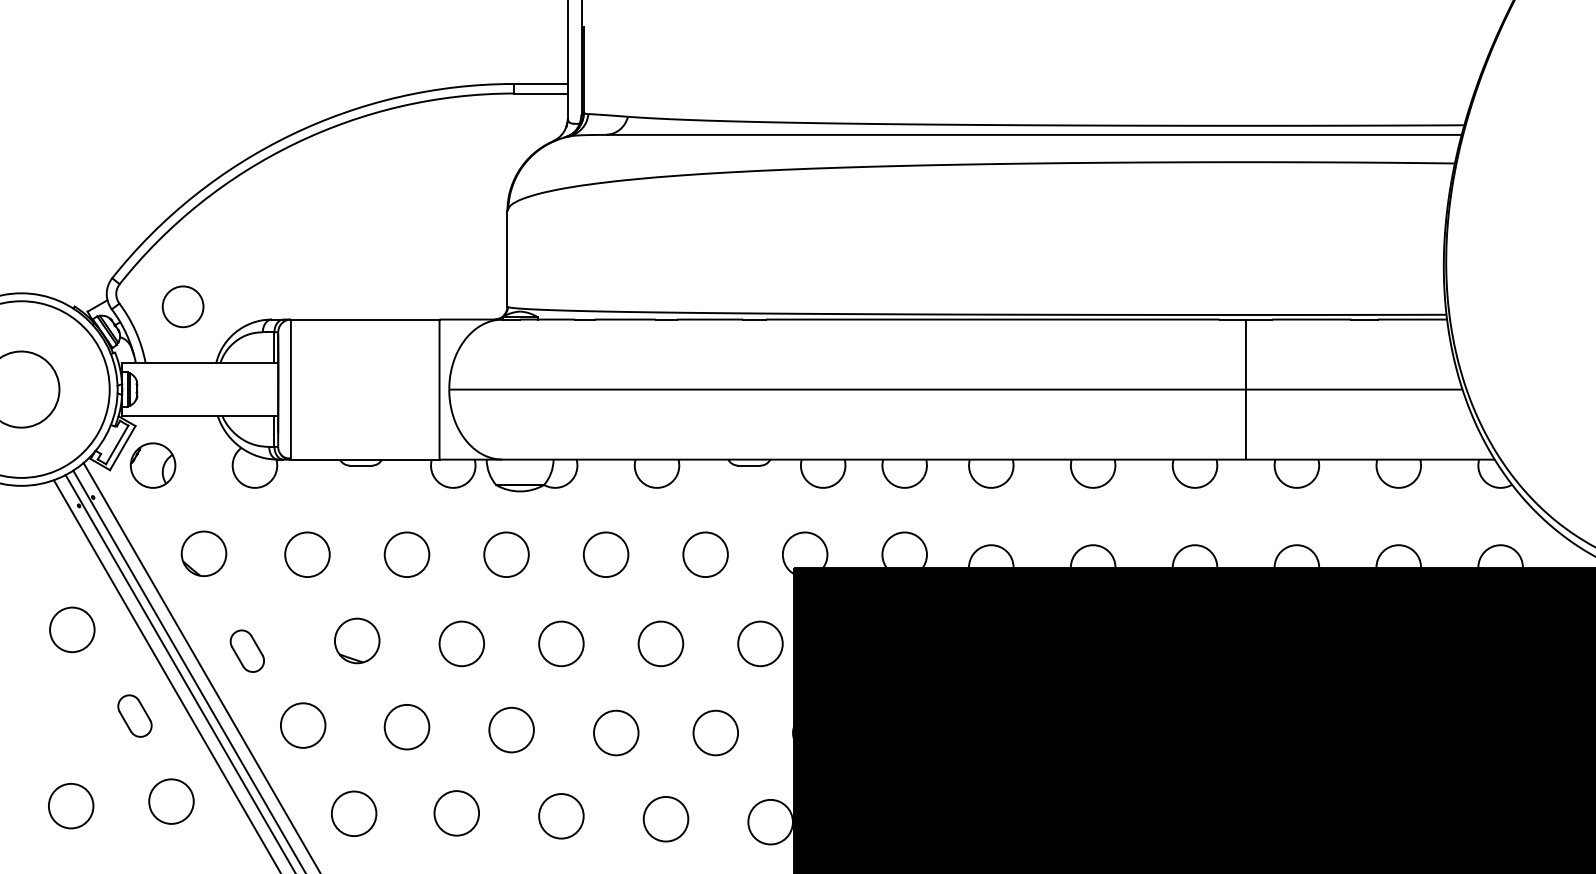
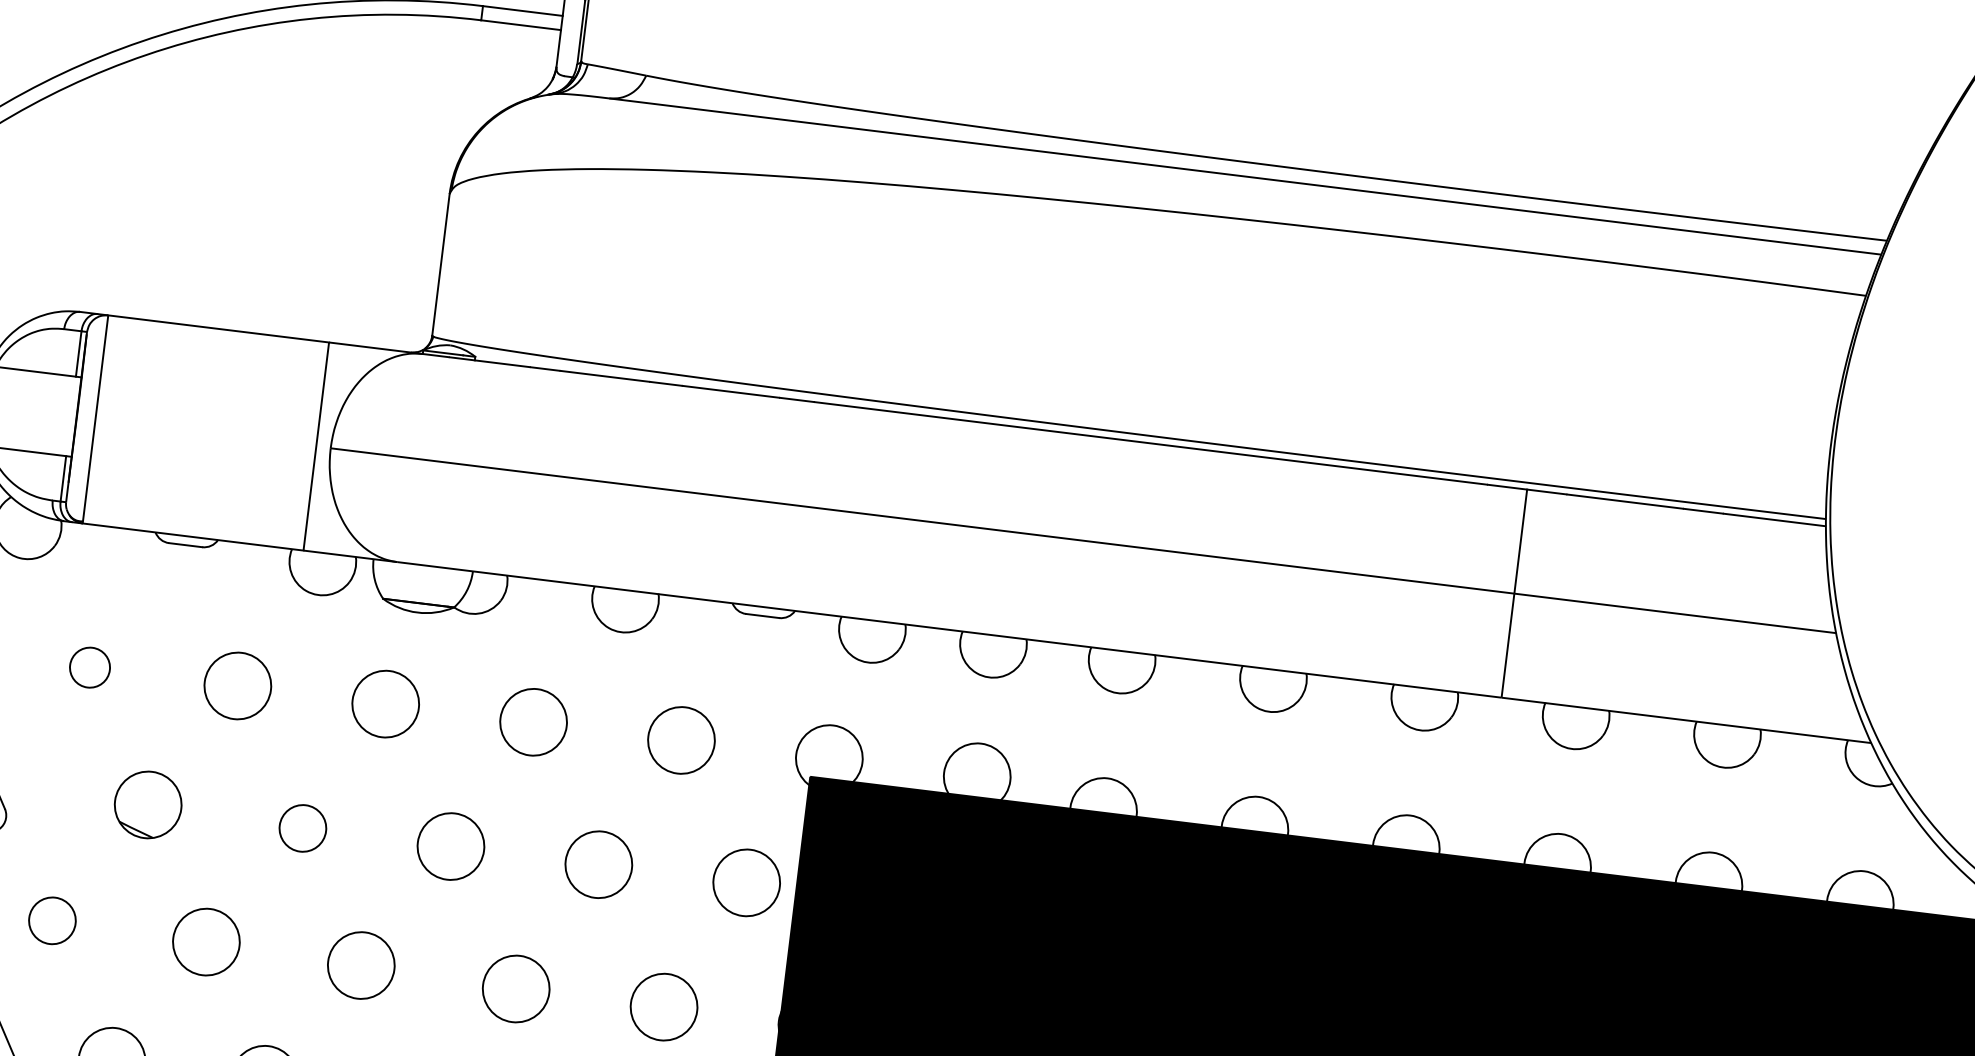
circle: (307, 554) -> (90, 667), size x0.6
circle: (461, 643) -> (302, 827), size x0.7
circle: (302, 725) -> (51, 920), size x0.7

